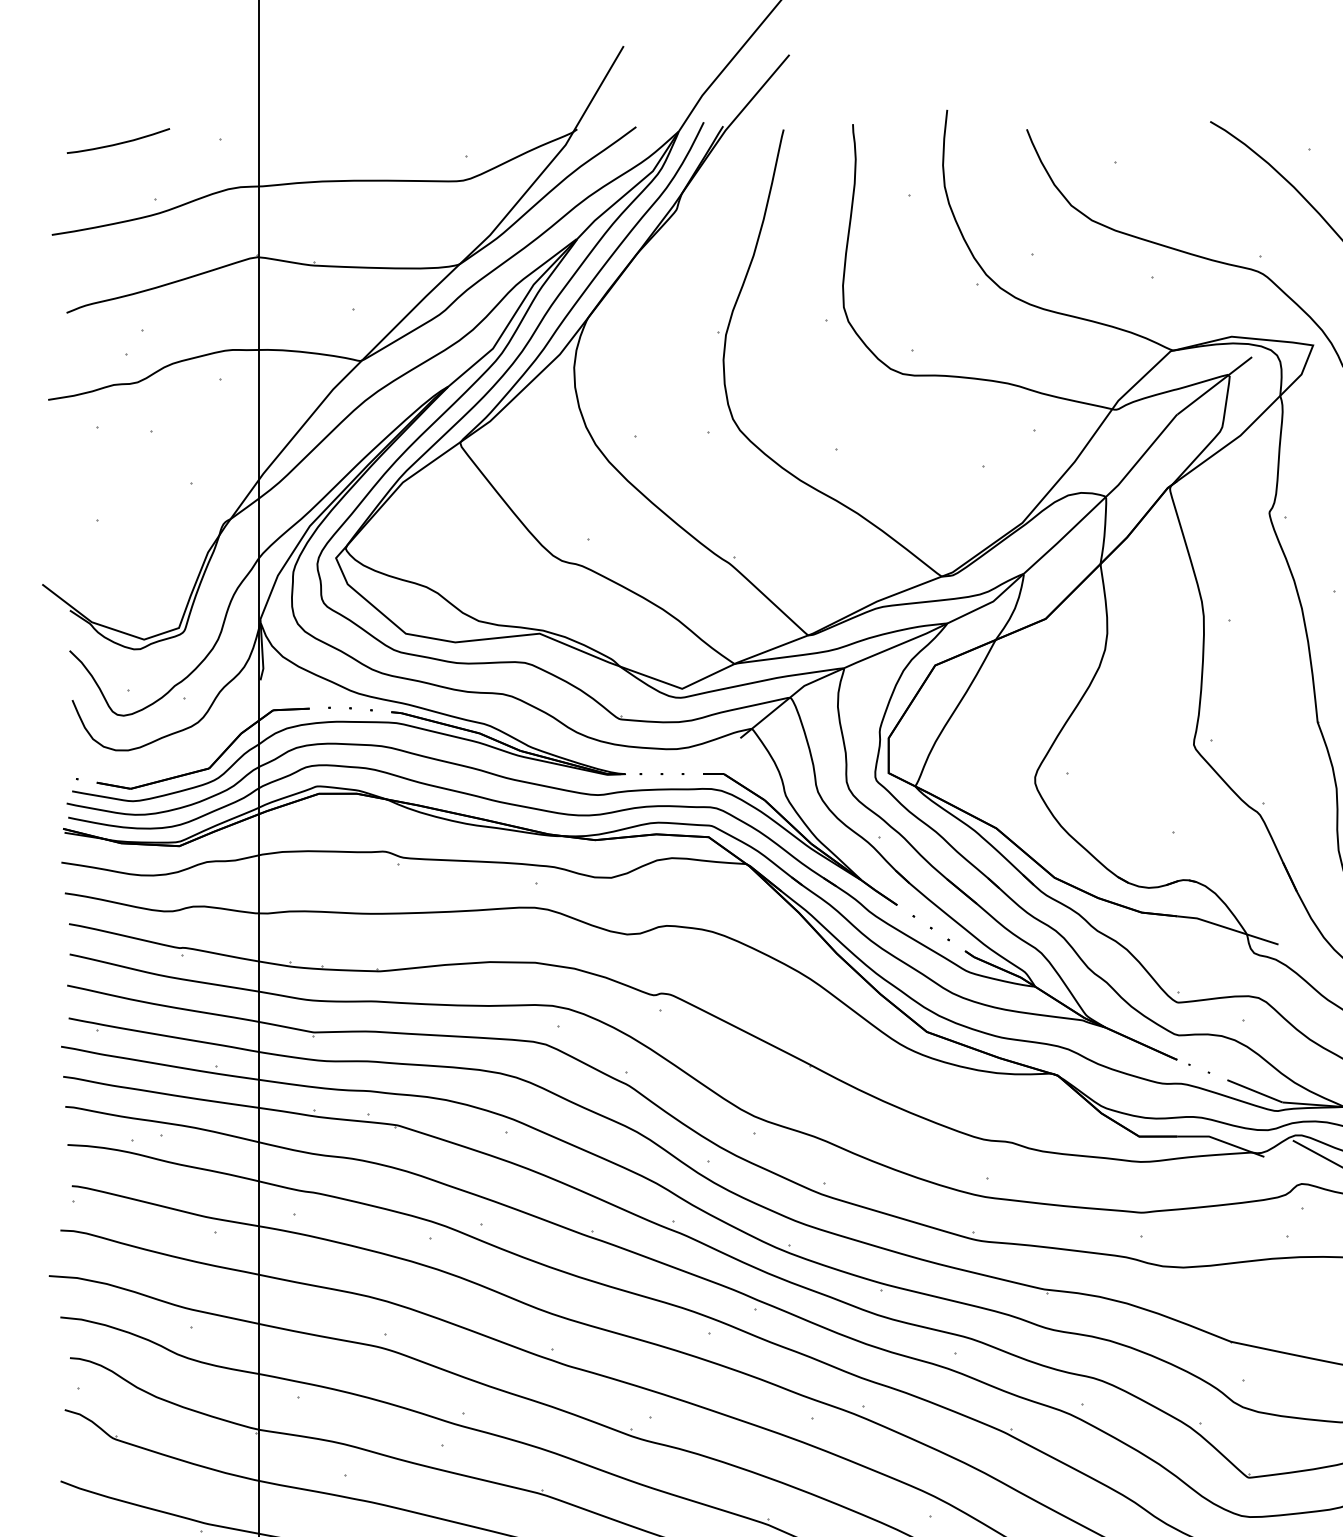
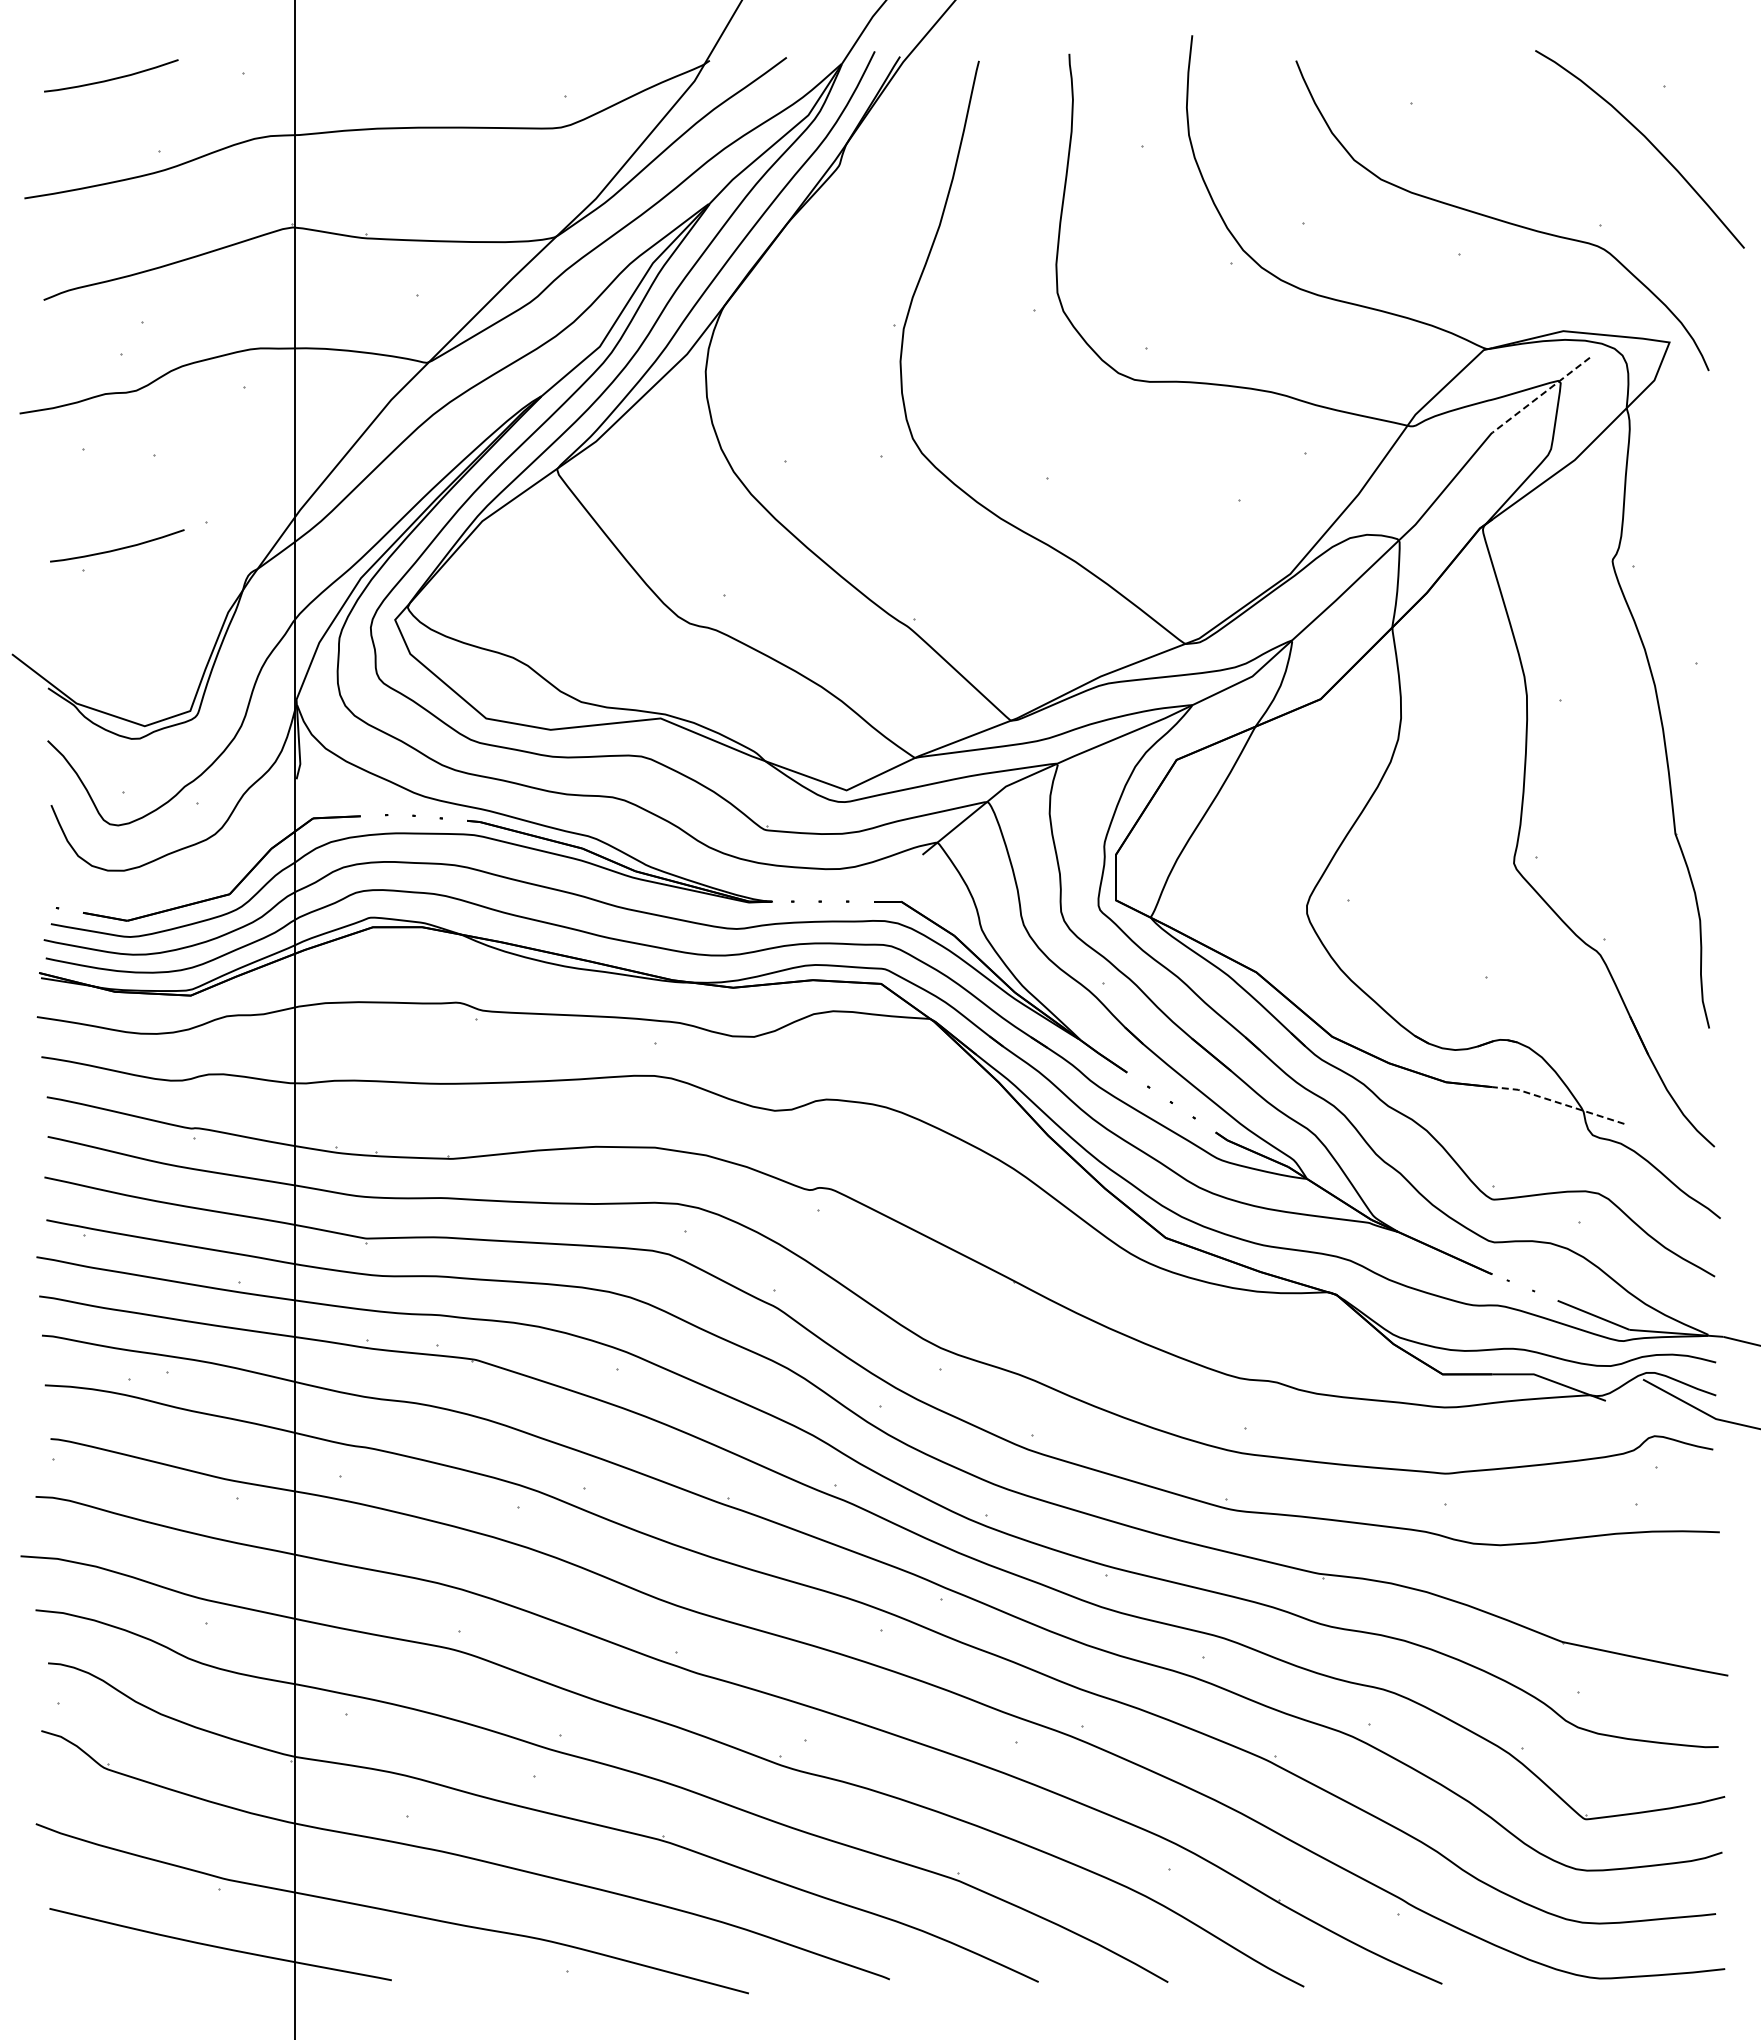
line: (1214, 386) -> (1540, 395), solid -> dashed
curve: (123, 503) -> (117, 548), added
line: (1227, 928) -> (1557, 1102), solid -> dashed

